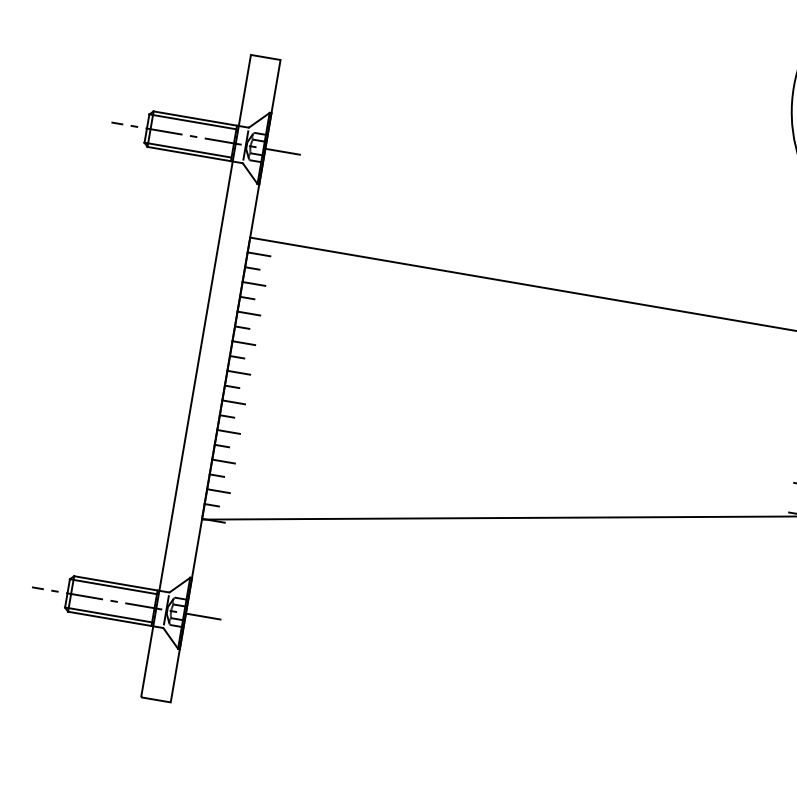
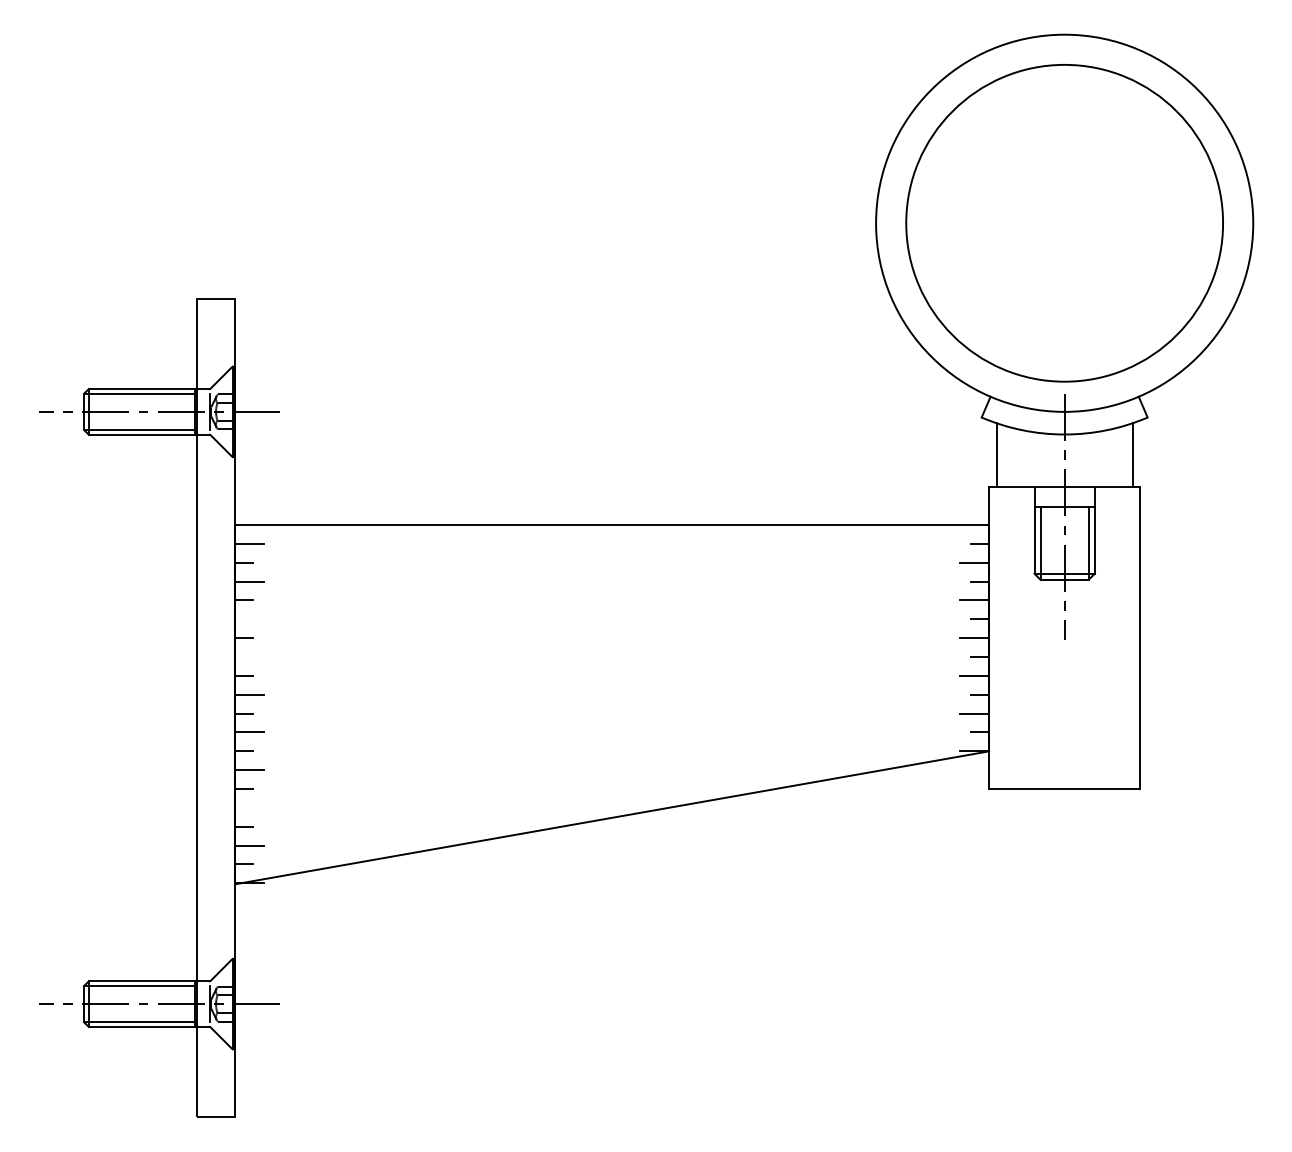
line: (248, 313) -> (248, 619), removed
line: (243, 343) -> (248, 657), removed
line: (222, 461) -> (248, 807), removed

